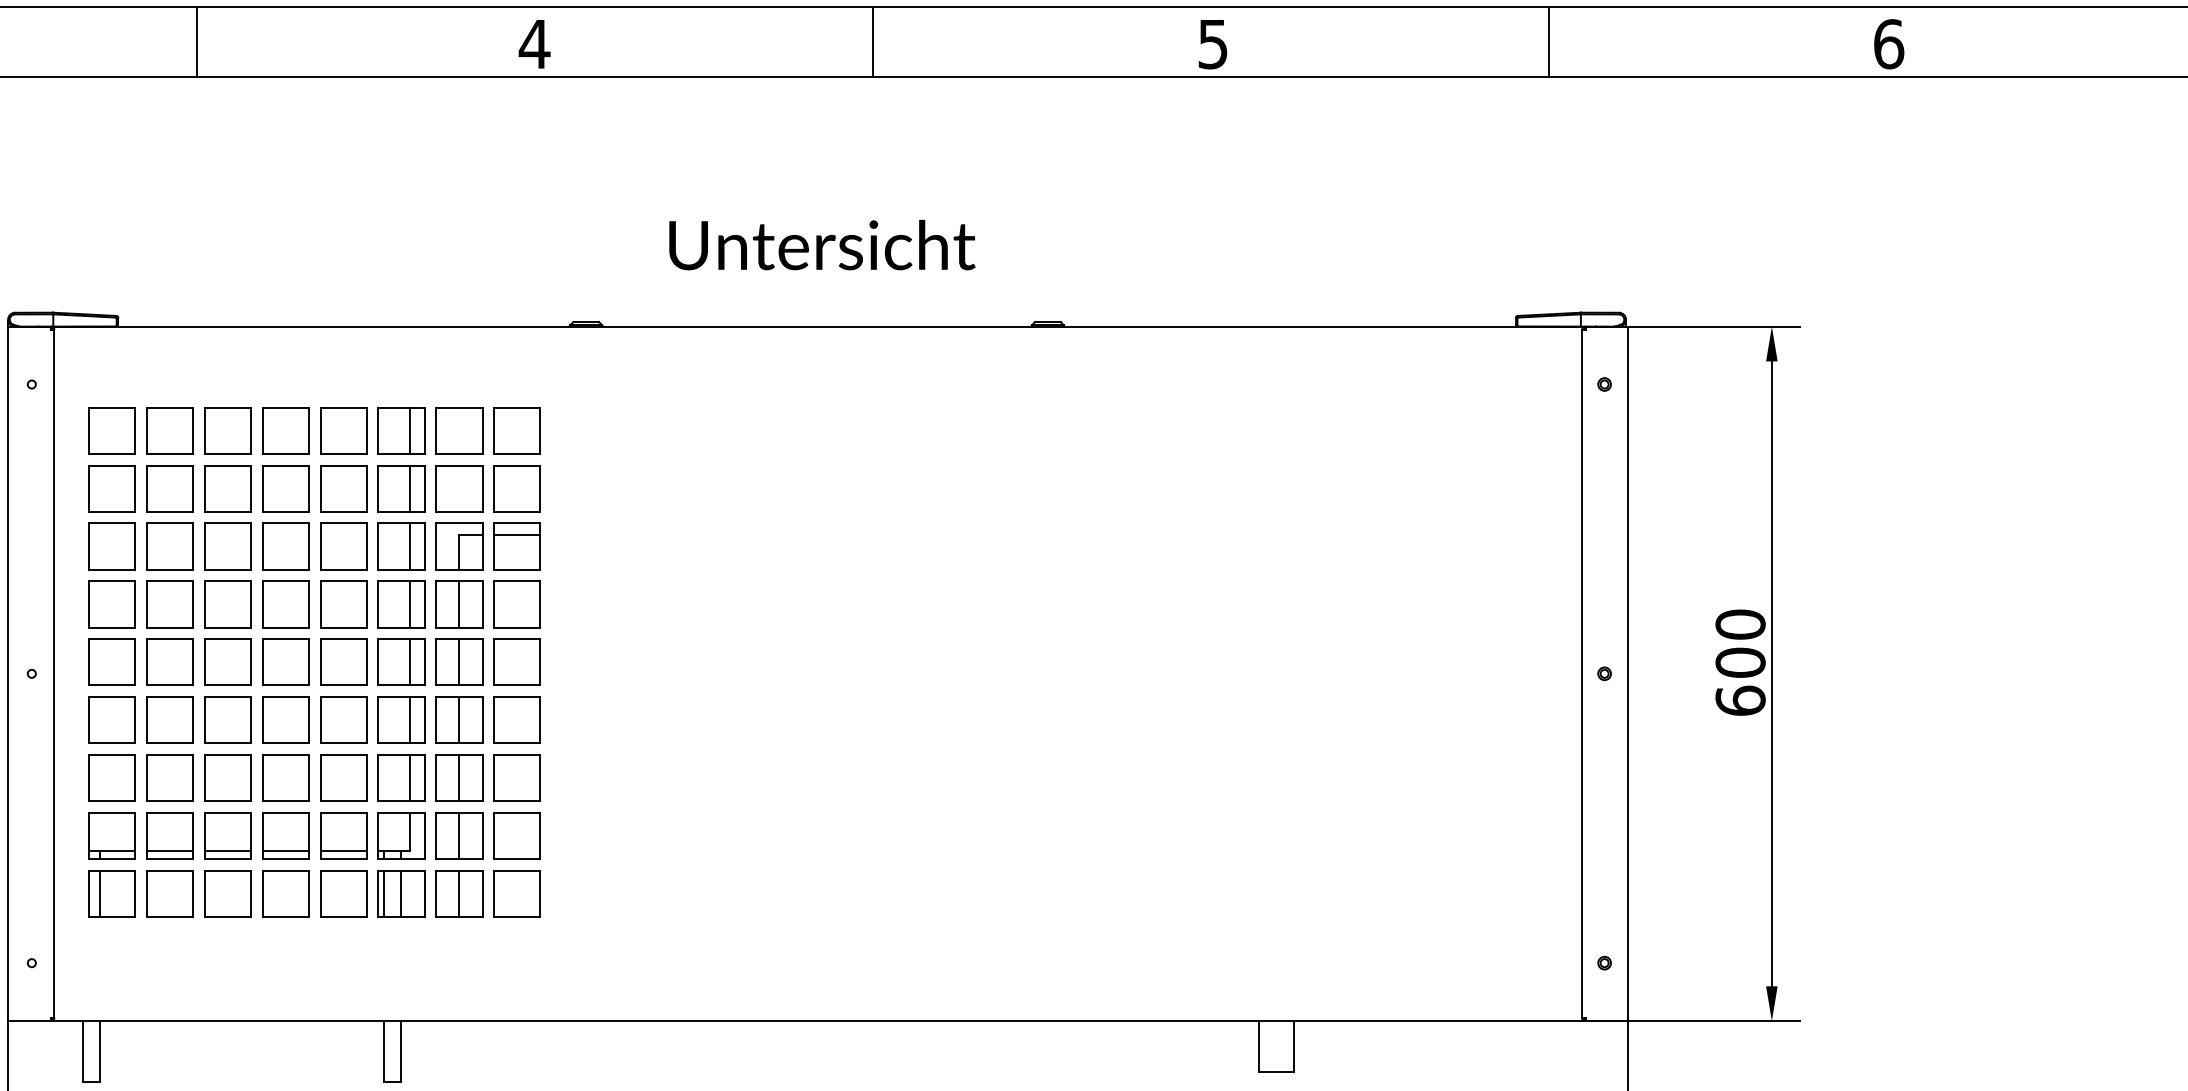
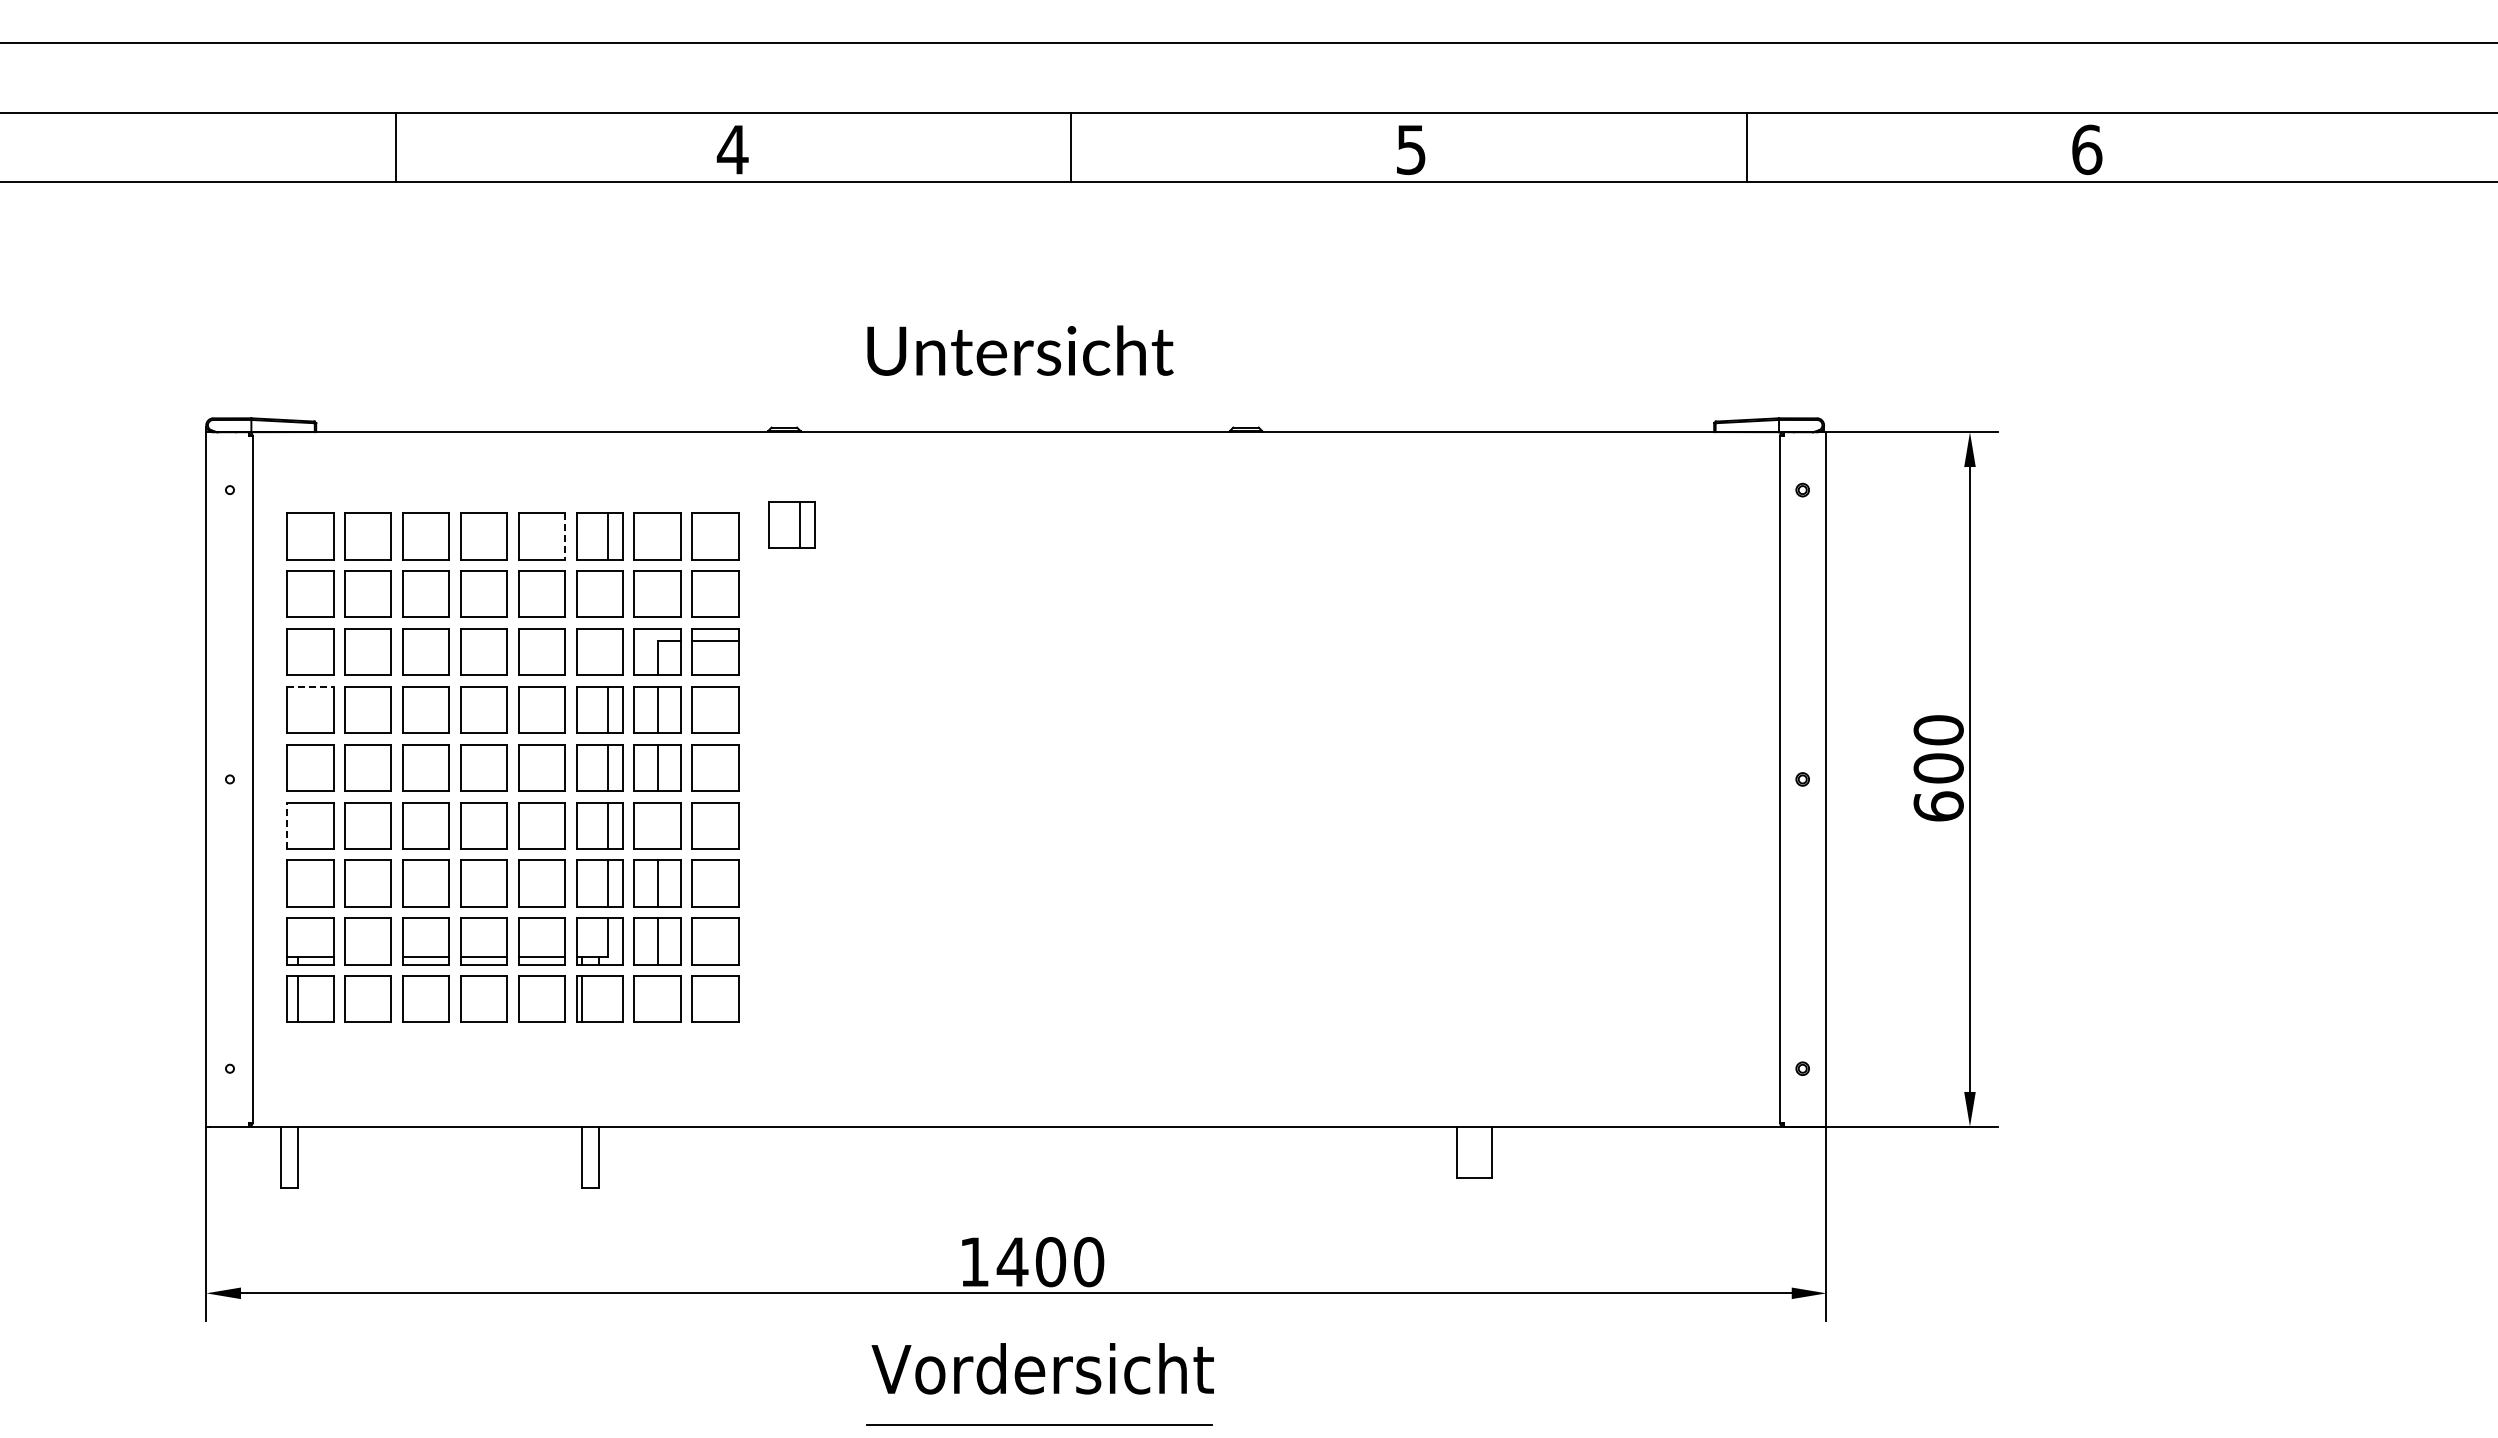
part: (593, 418) -> (791, 524), added
line: (367, 430) -> (565, 536), solid -> dashed
line: (409, 488) -> (607, 594), removed
line: (409, 546) -> (607, 652), removed
line: (112, 580) -> (310, 686), solid -> dashed
line: (89, 719) -> (287, 825), solid -> dashed
line: (459, 719) -> (657, 825), removed
line: (170, 850) -> (368, 956), removed
line: (401, 893) -> (599, 999), removed
line: (459, 893) -> (657, 999), removed

